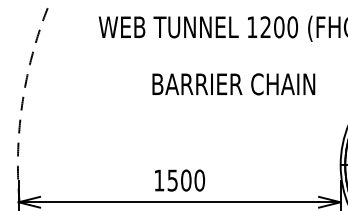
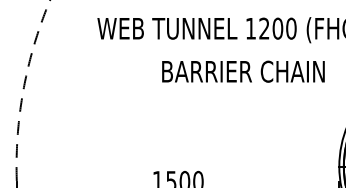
text: (233, 84) -> (243, 71), moved

